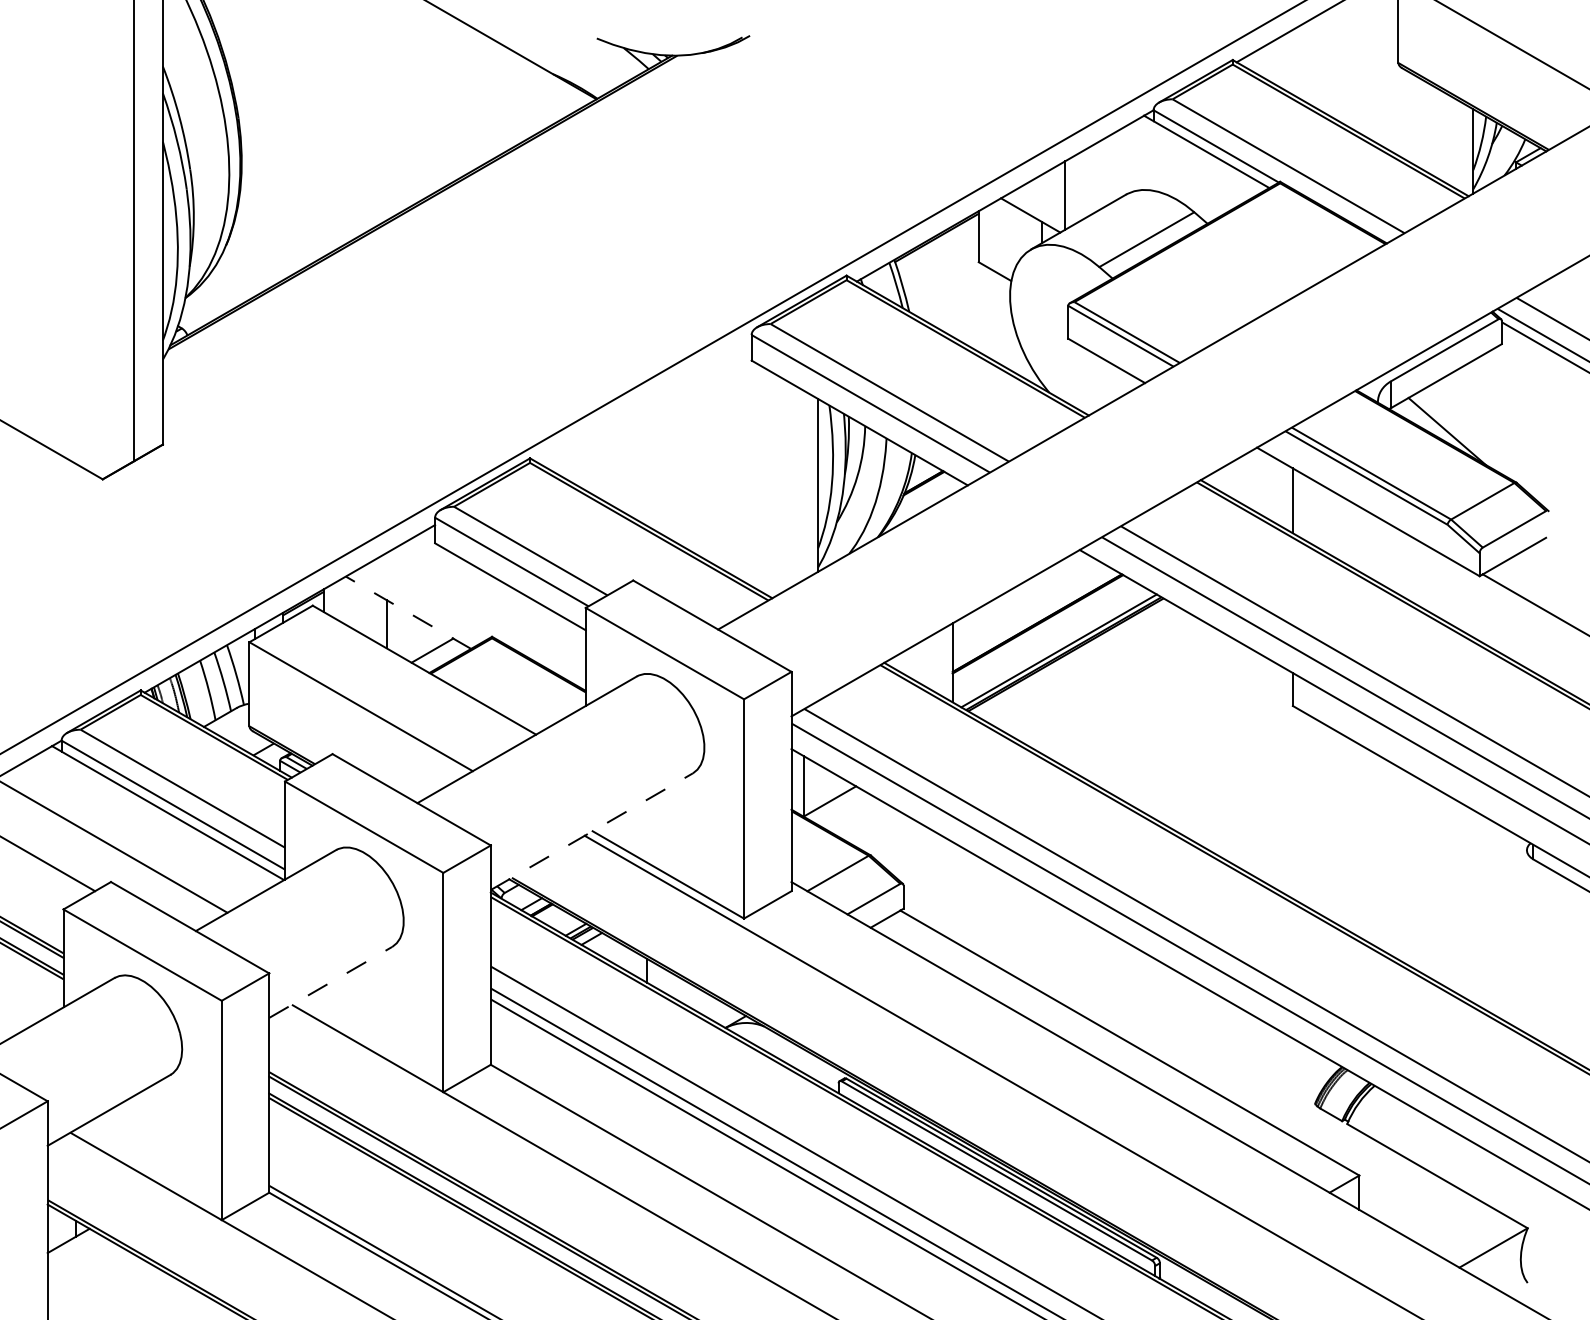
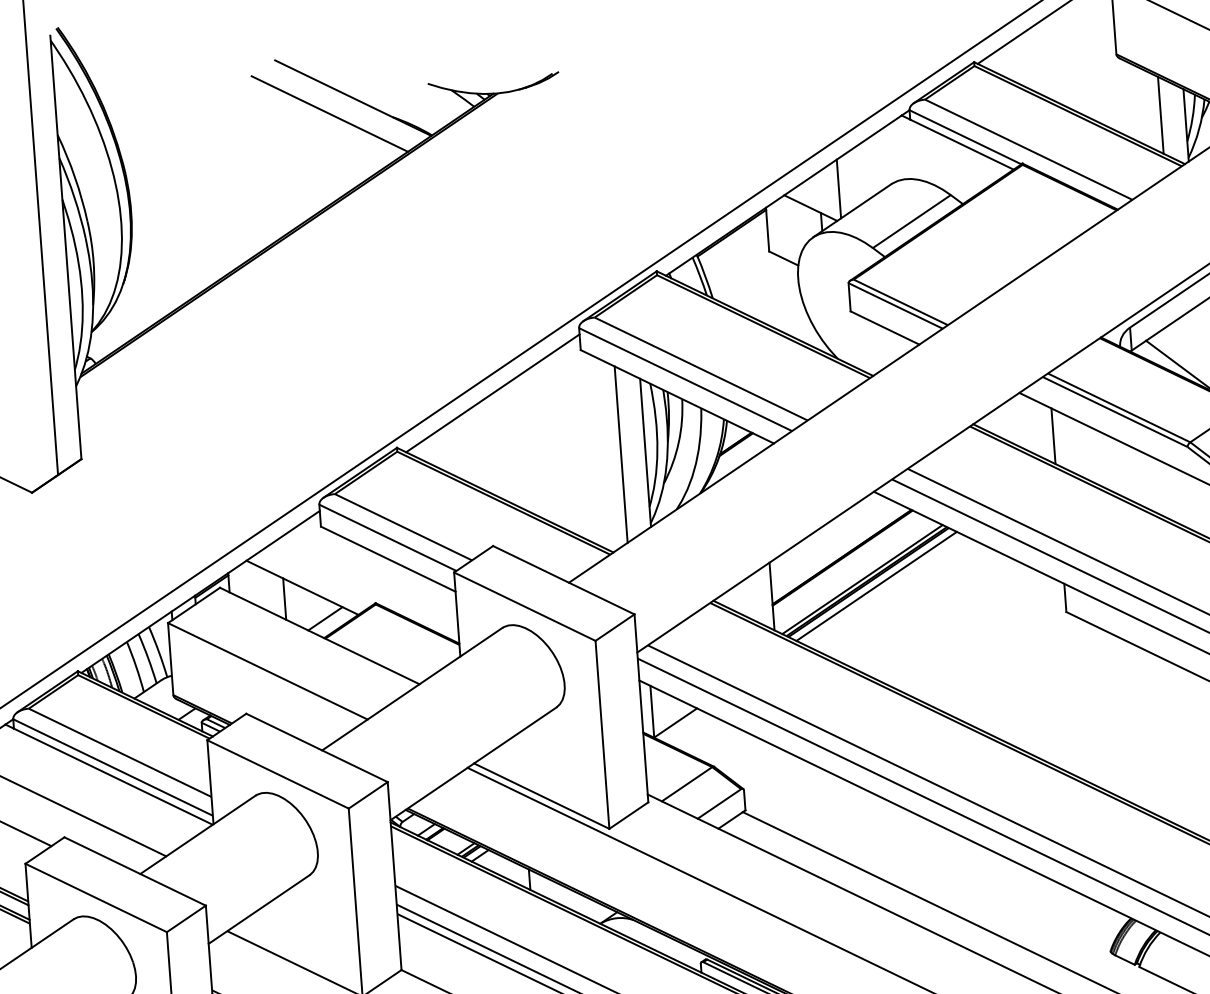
line: (480, 64) -> (329, 113), added
line: (1444, 137) -> (1160, 115), added
line: (645, 403) -> (492, 393), added
line: (789, 485) -> (621, 454), added
line: (408, 612) -> (302, 587), dashed -> solid
line: (1074, 659) -> (876, 585), added
line: (591, 831) -> (473, 763), dashed -> solid
line: (330, 982) -> (258, 909), dashed -> solid

